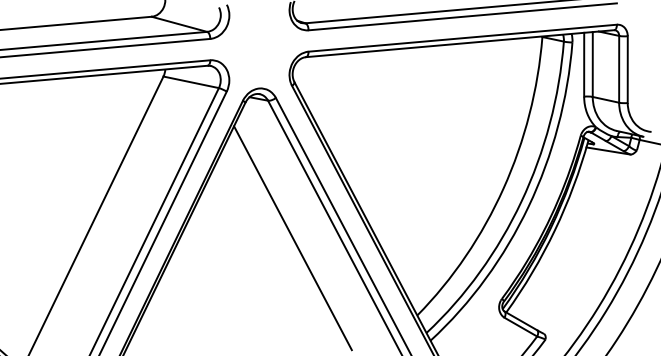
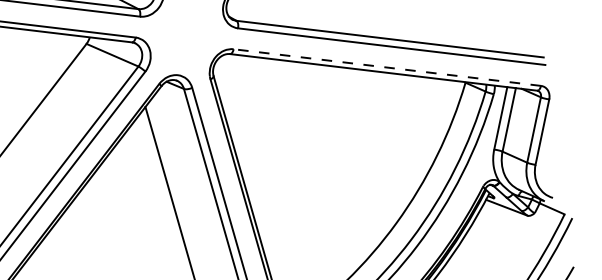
line: (462, 38) -> (387, 67), solid -> dashed

